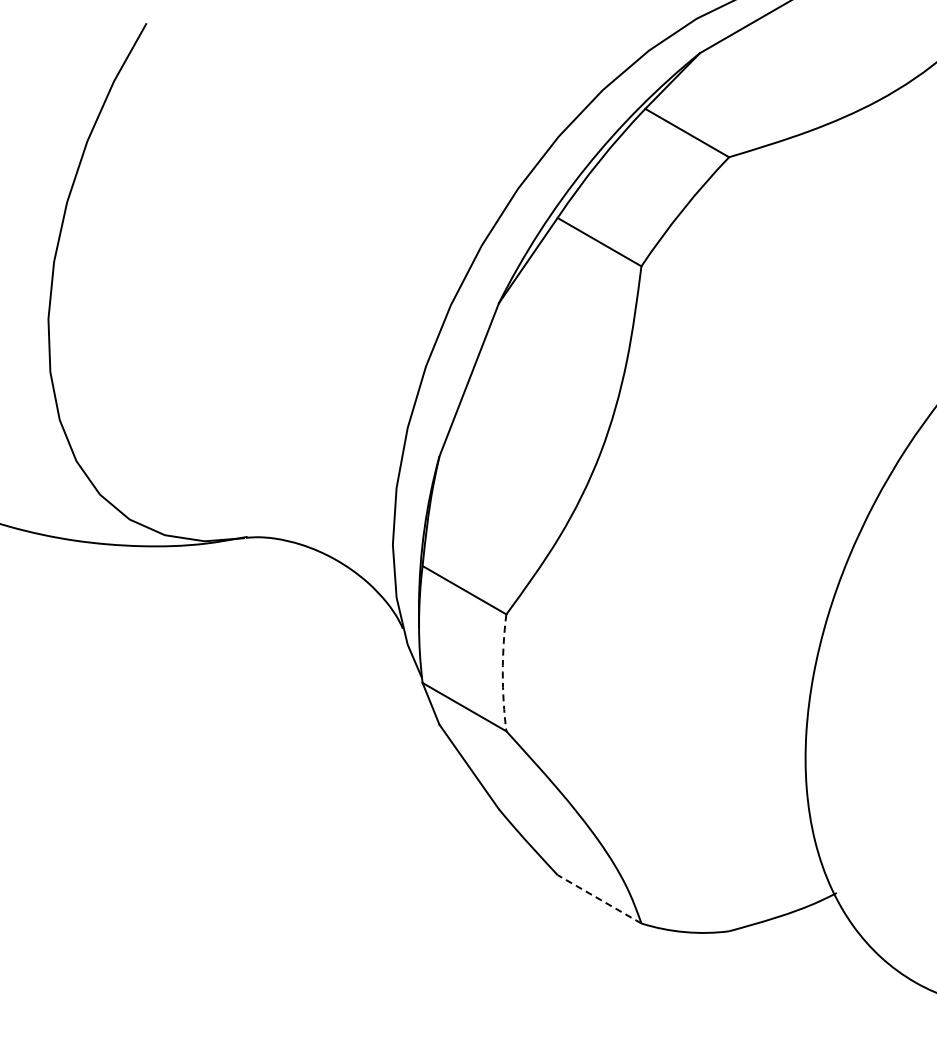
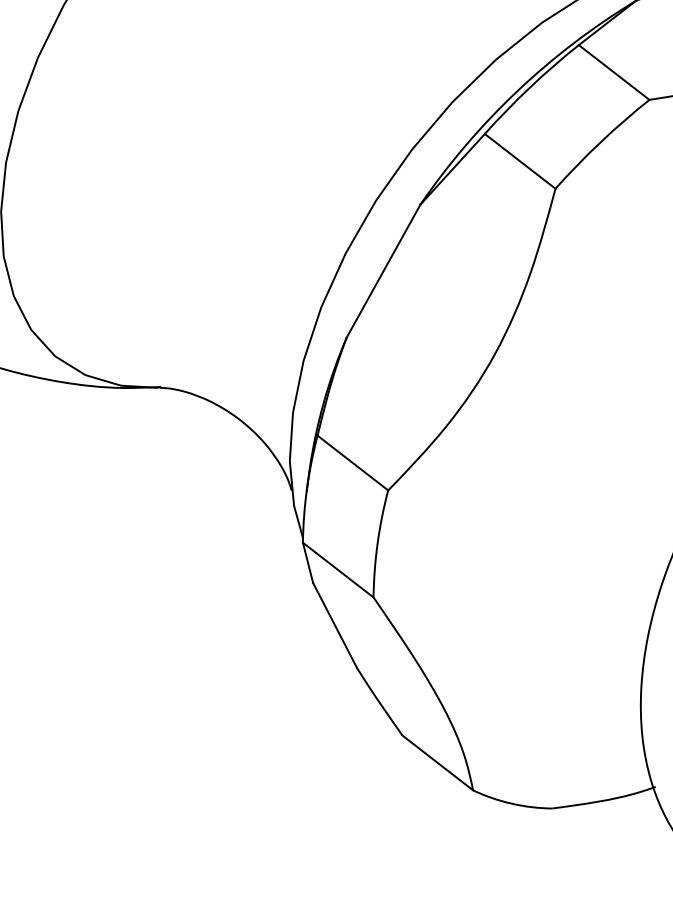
arc: (502, 672) -> (377, 543), dashed -> solid
line: (599, 899) -> (437, 763), dashed -> solid

